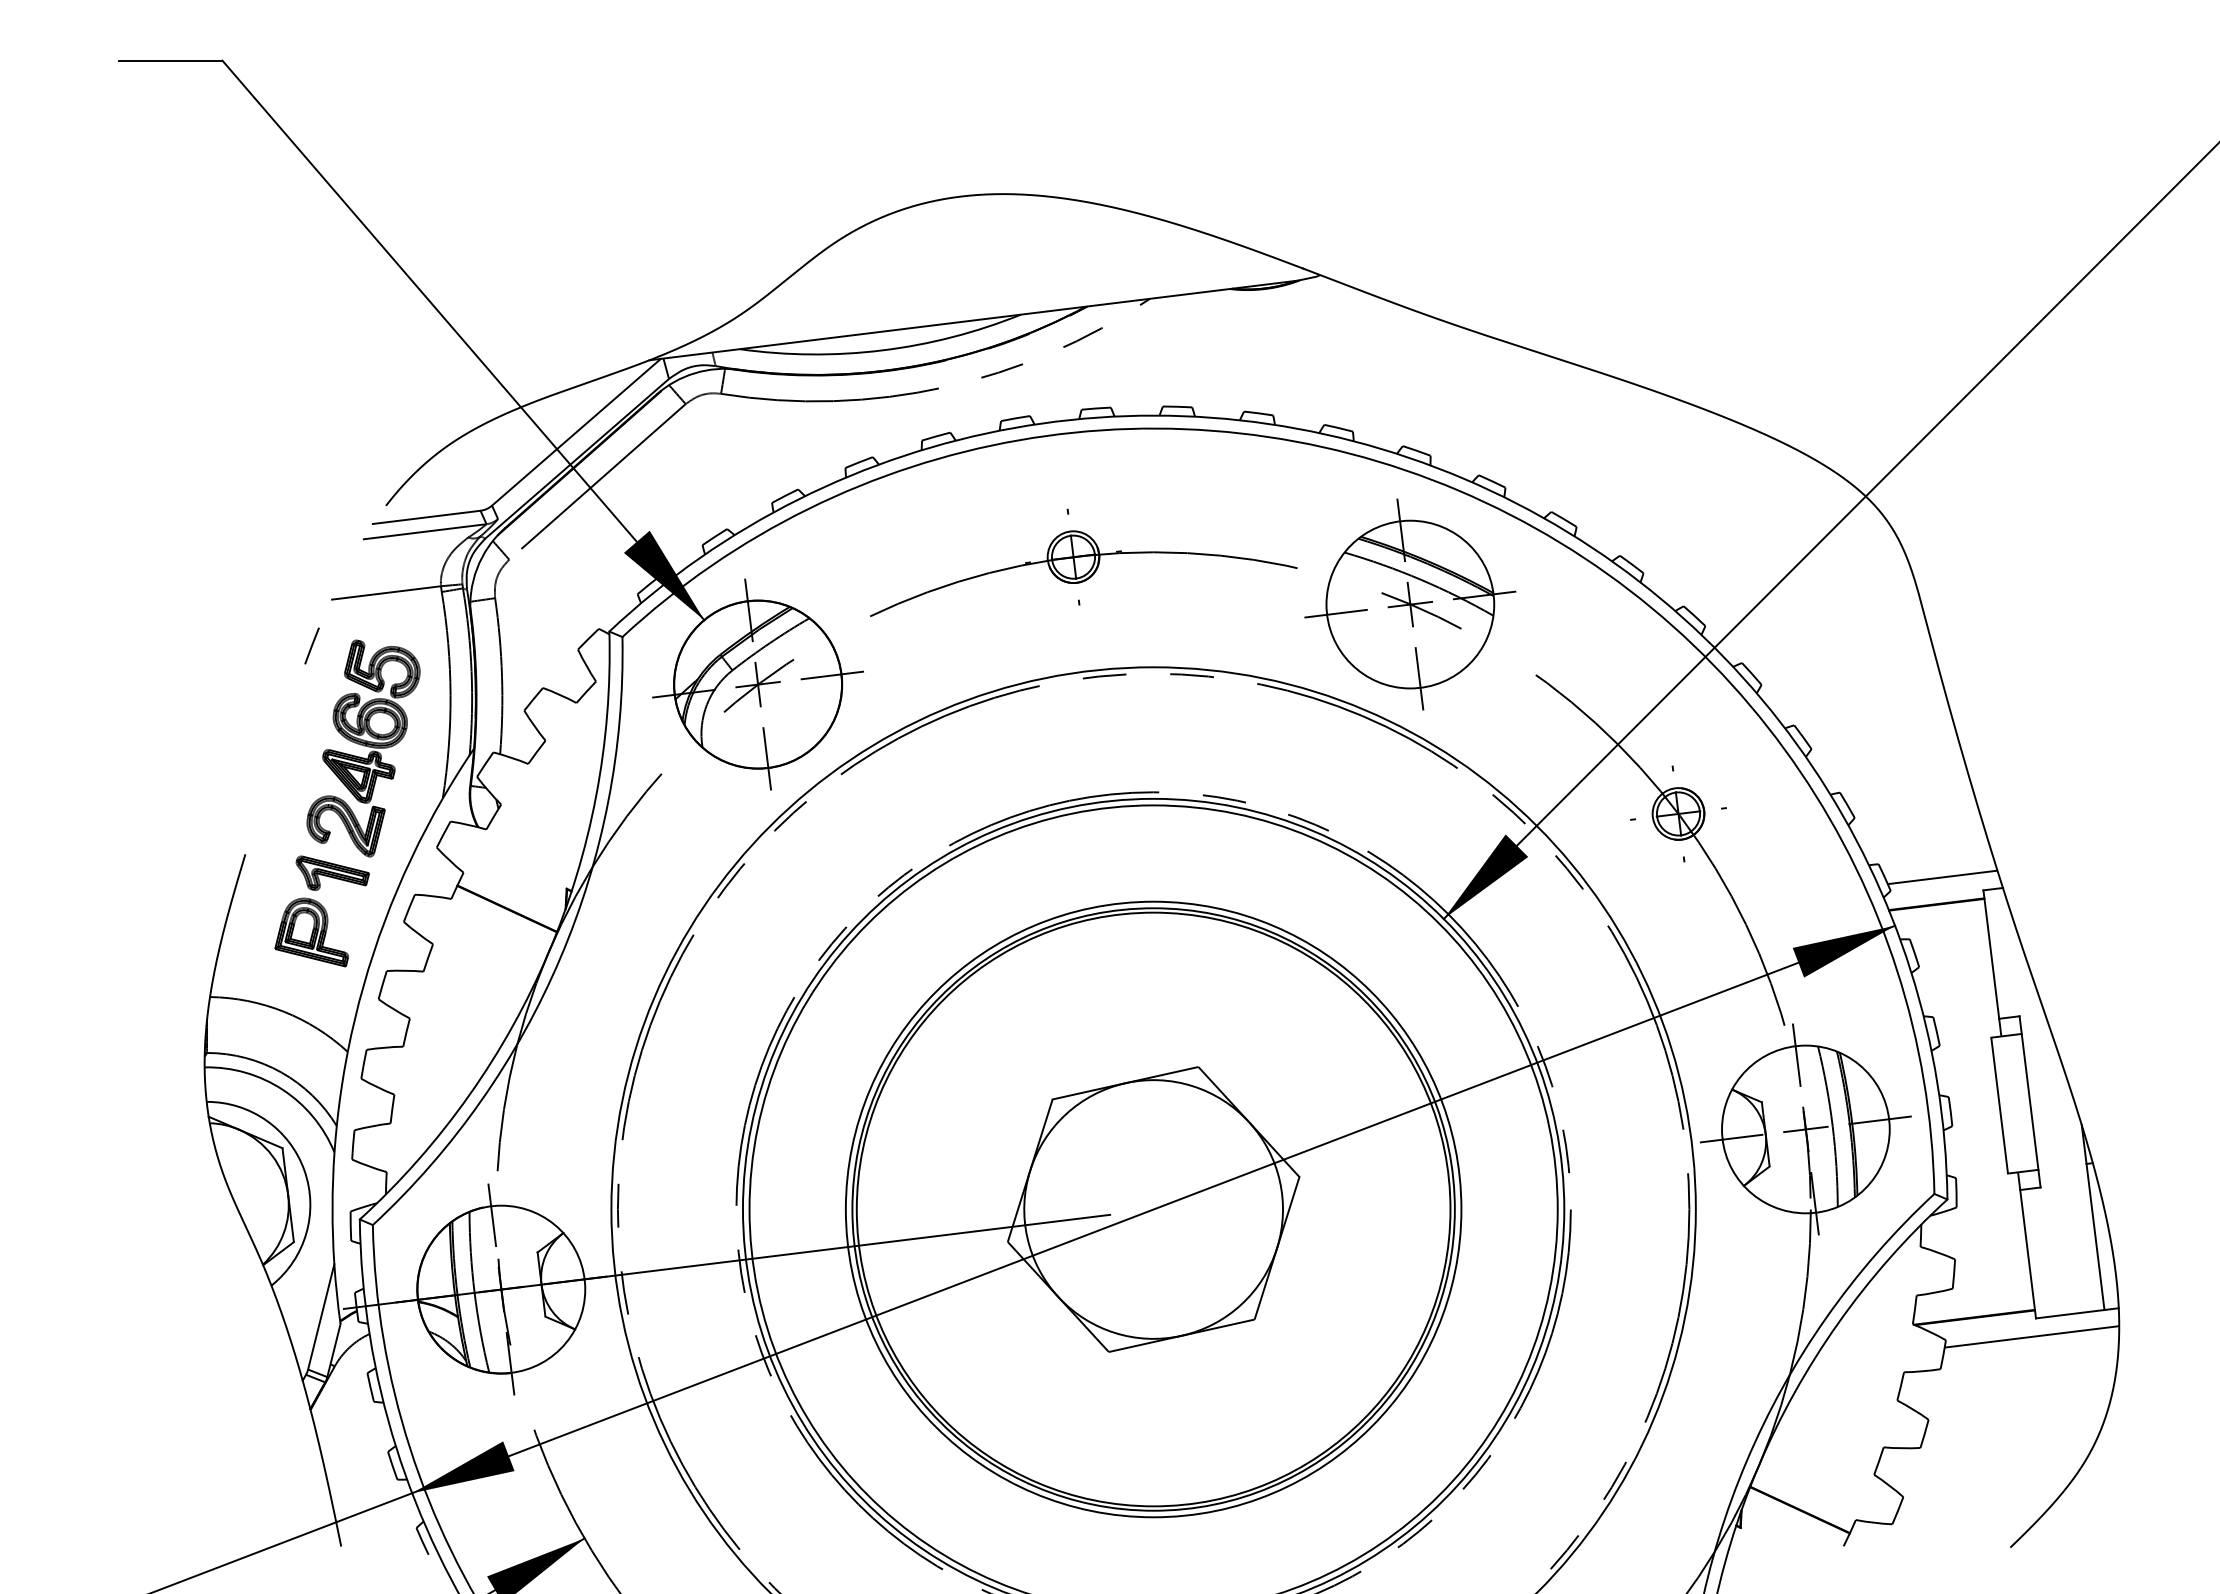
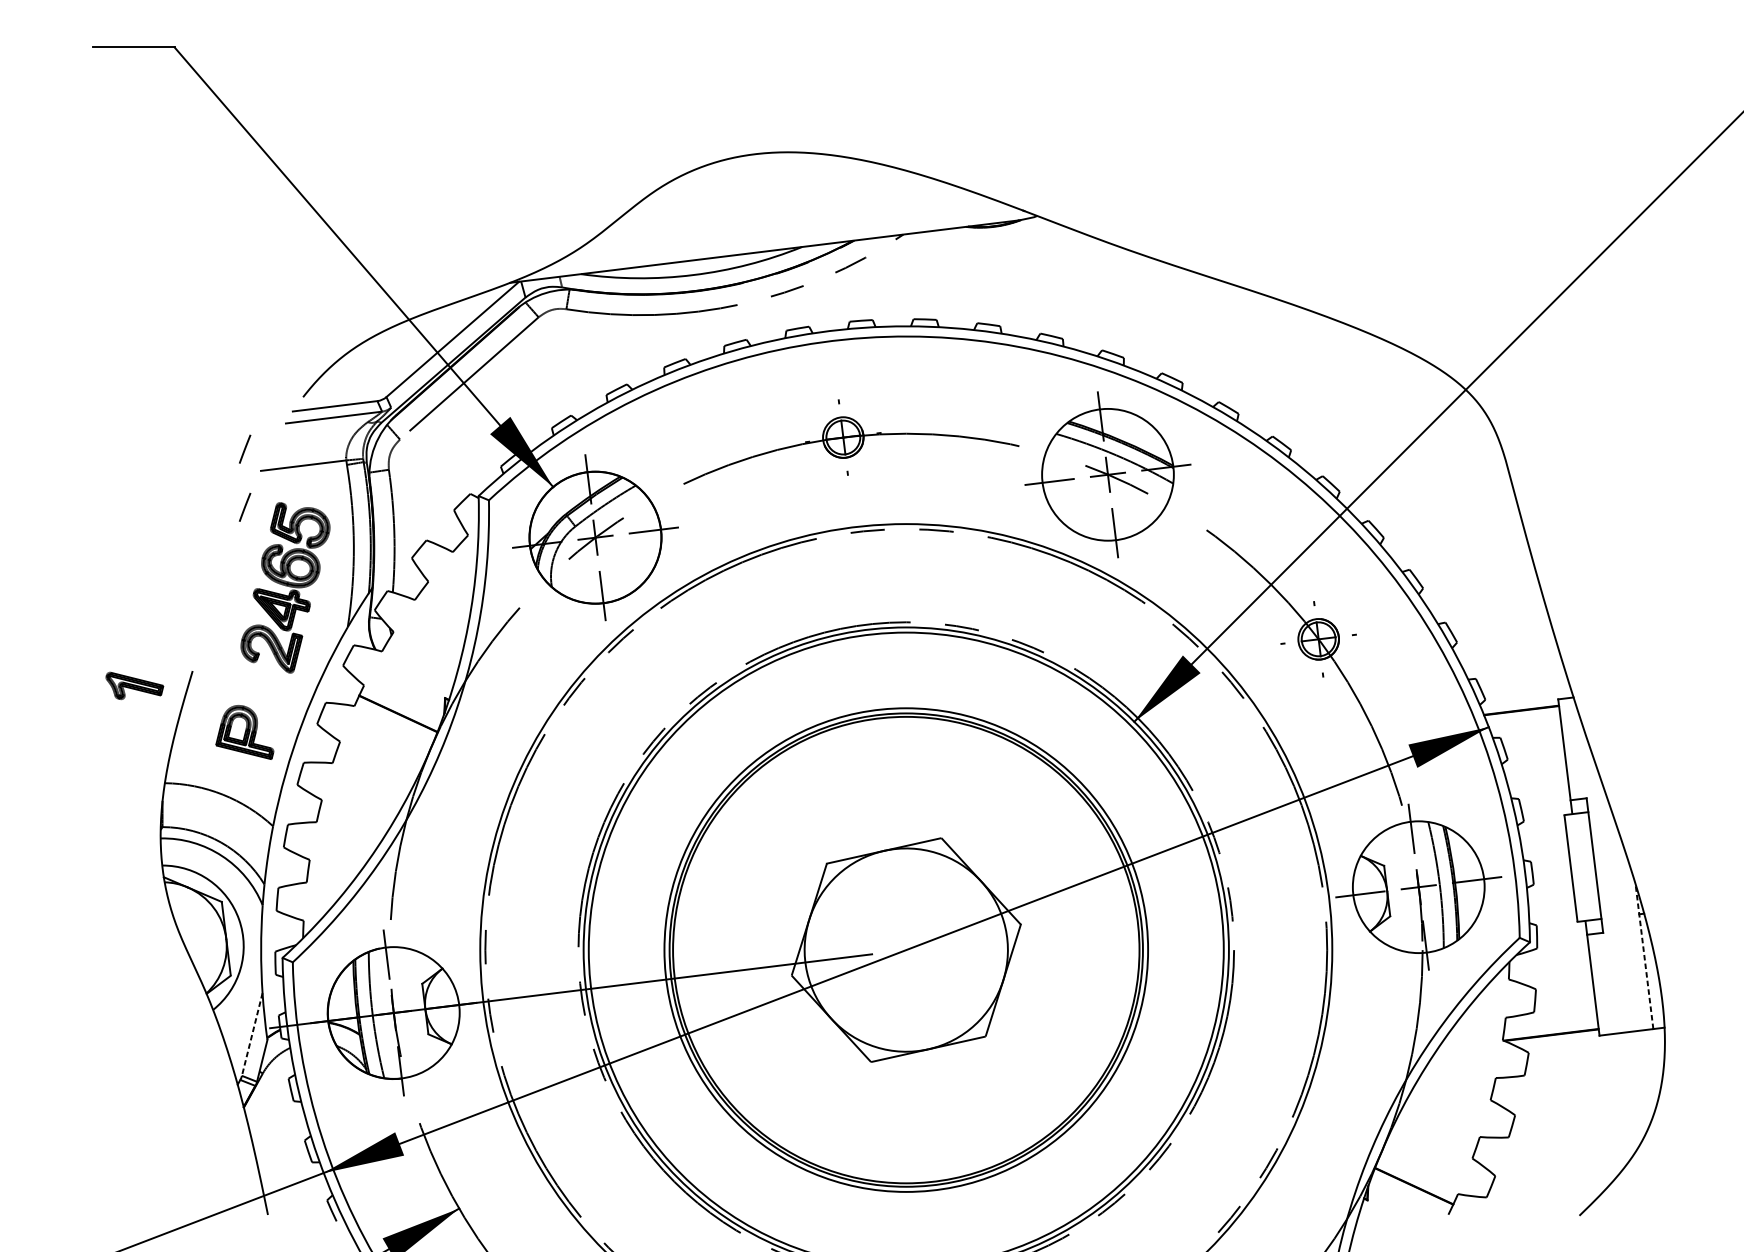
line: (311, 571) -> (244, 448), added
part: (332, 872) -> (134, 685), moved
line: (1942, 877) -> (1526, 689), removed
line: (2093, 1217) -> (1644, 956), solid -> dashed
line: (321, 1317) -> (252, 1034), solid -> dashed
line: (2031, 1336) -> (1596, 1049), removed

